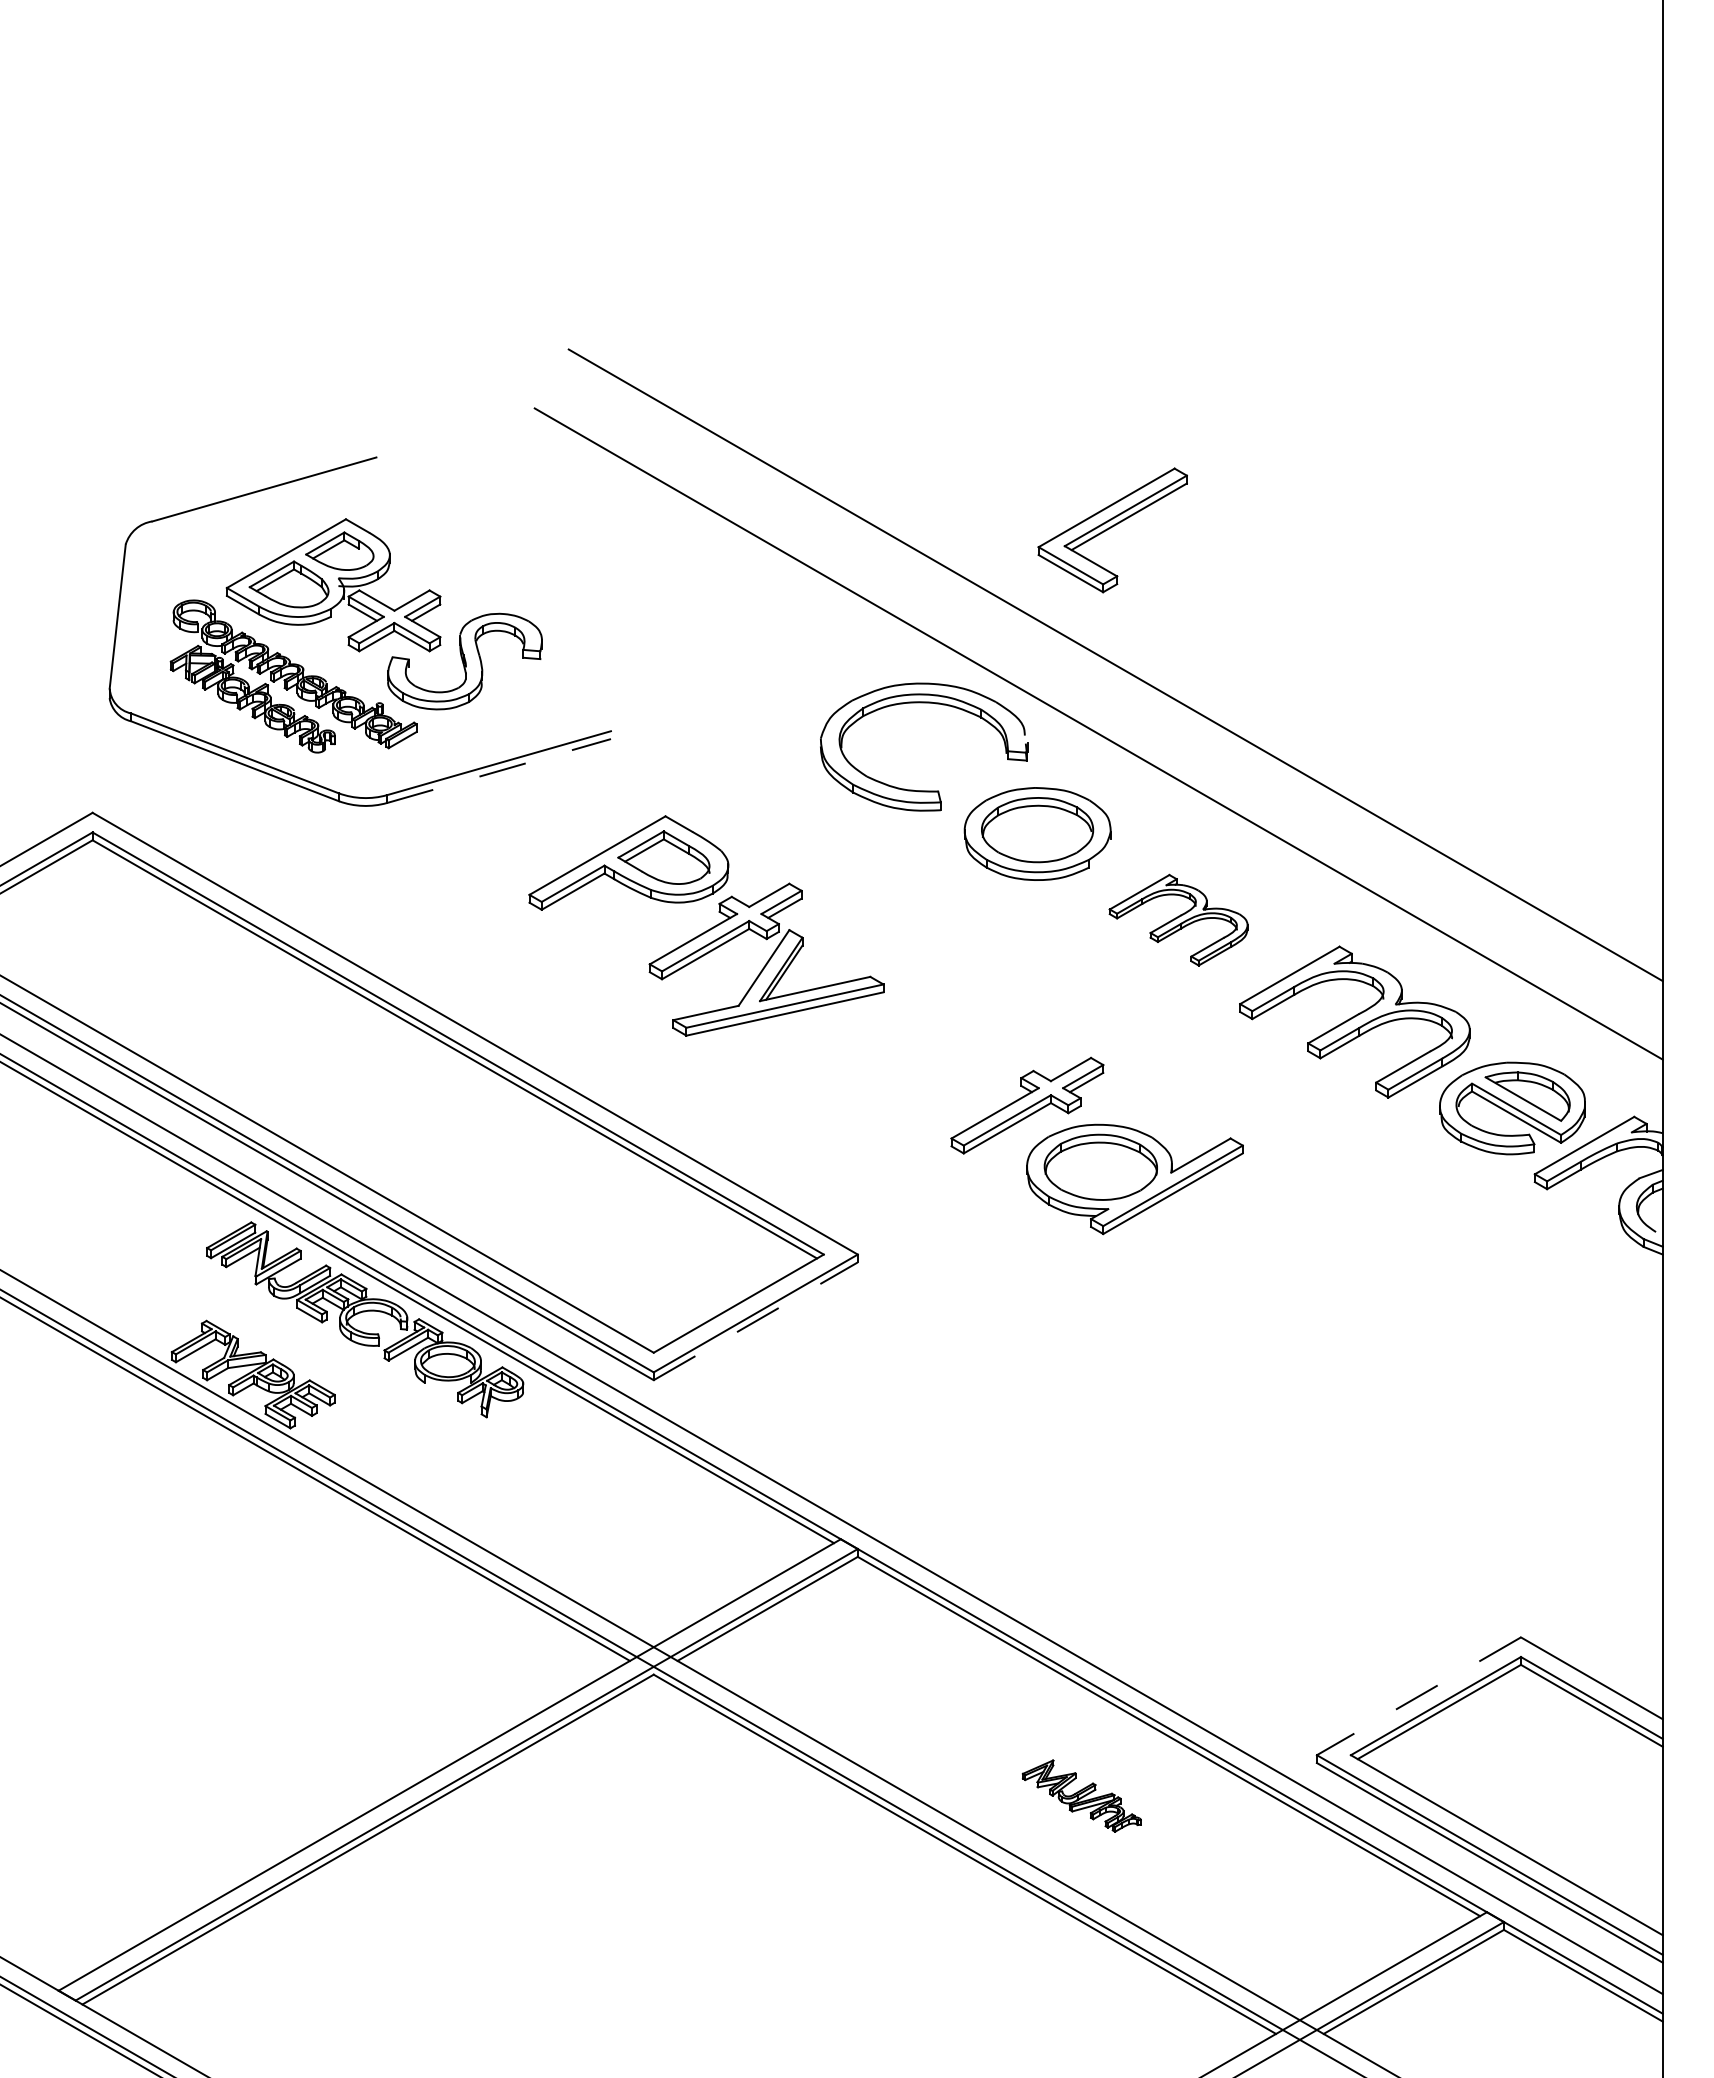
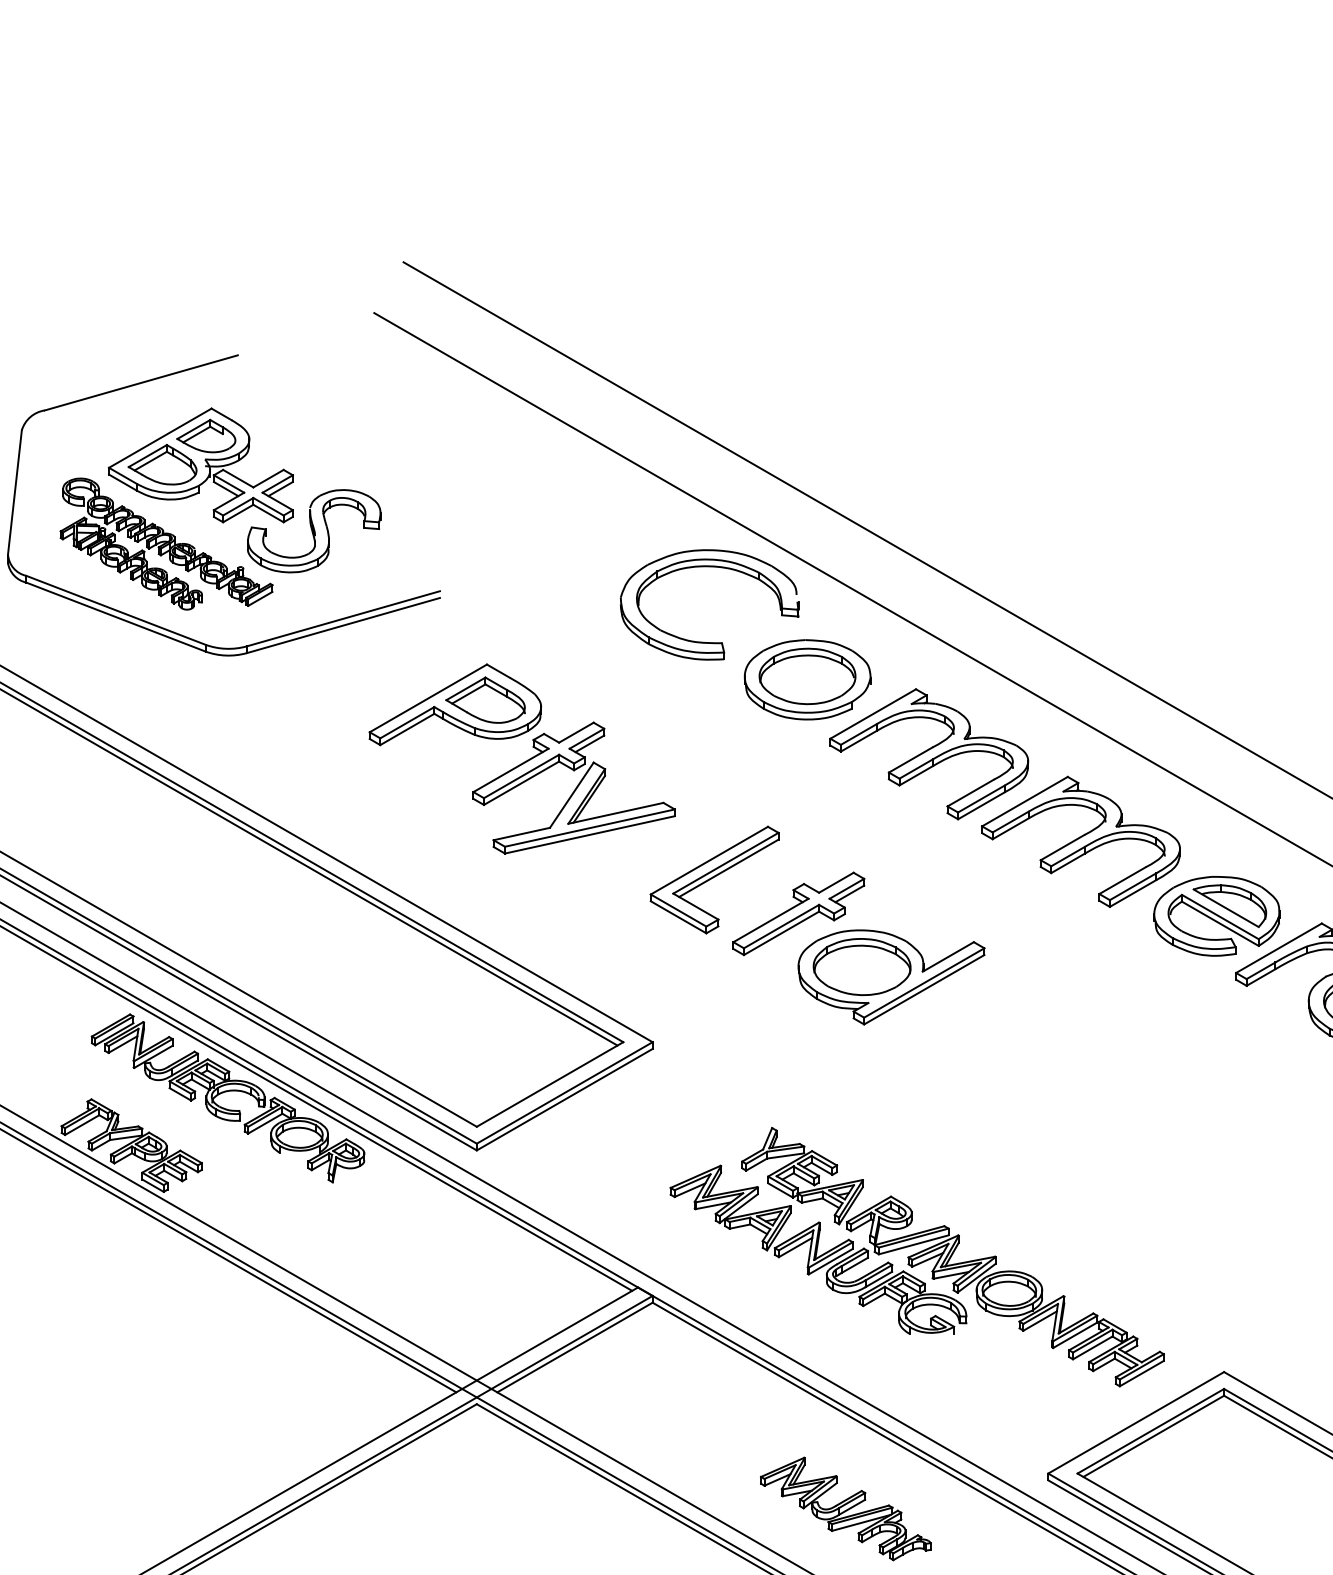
part: (1112, 530) -> (714, 880), moved
line: (499, 770) -> (343, 625), dashed -> solid
part: (1178, 919) -> (928, 753), size x1.67
line: (755, 1321) -> (564, 1099), dashed -> solid
part: (1164, 1503) -> (916, 1256), added
line: (1418, 1696) -> (1135, 1423), dashed -> solid
part: (1081, 1795) -> (845, 1508), size x1.67

